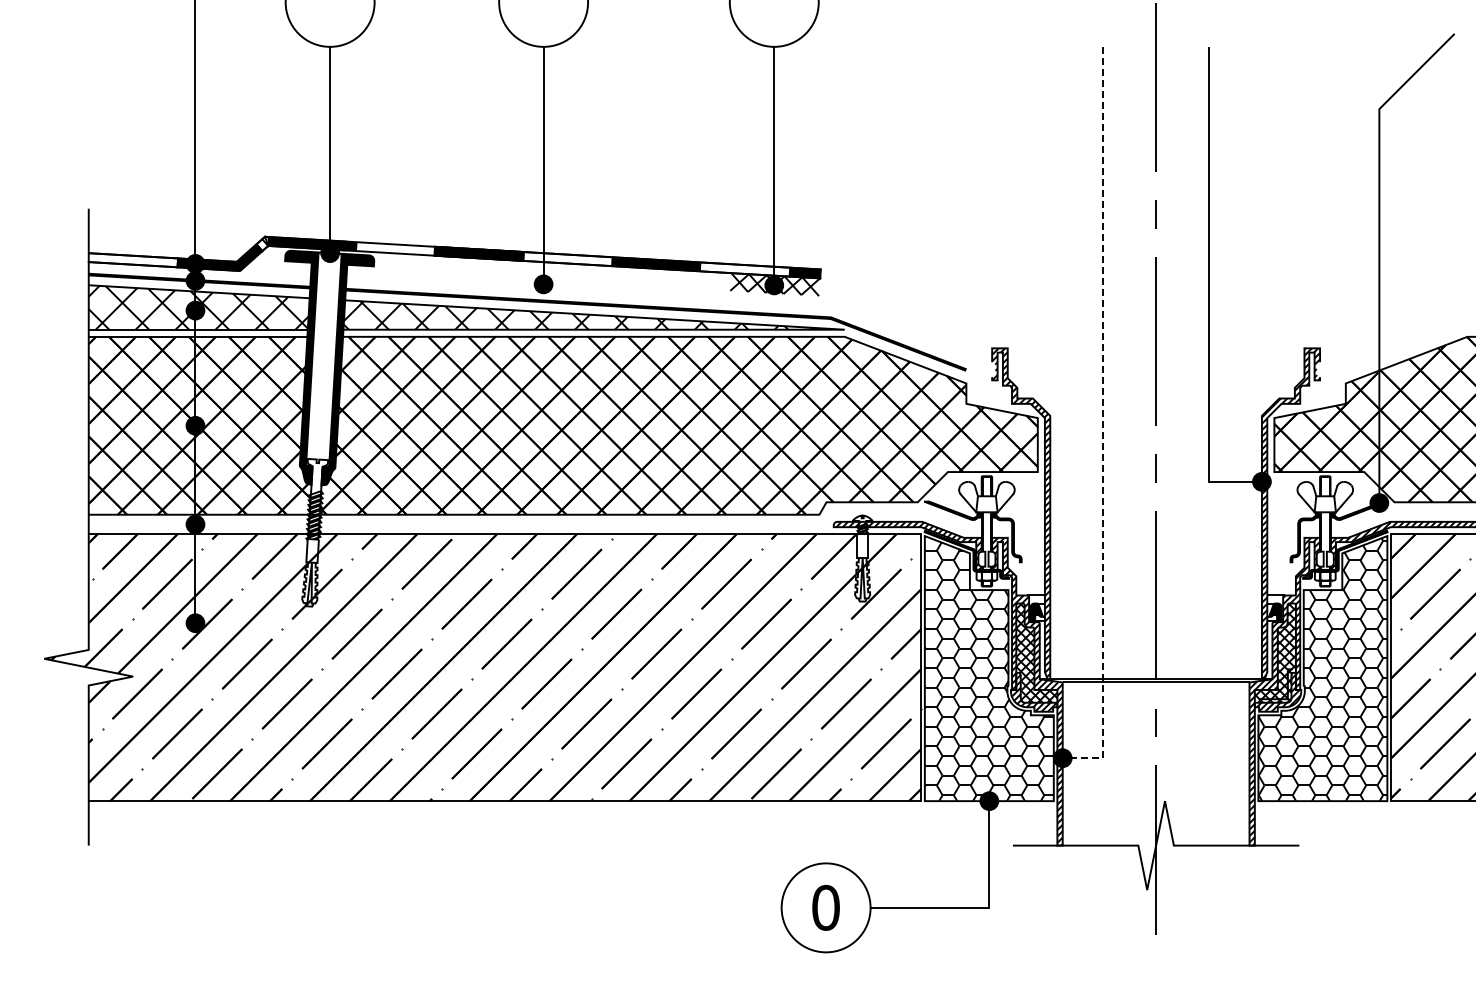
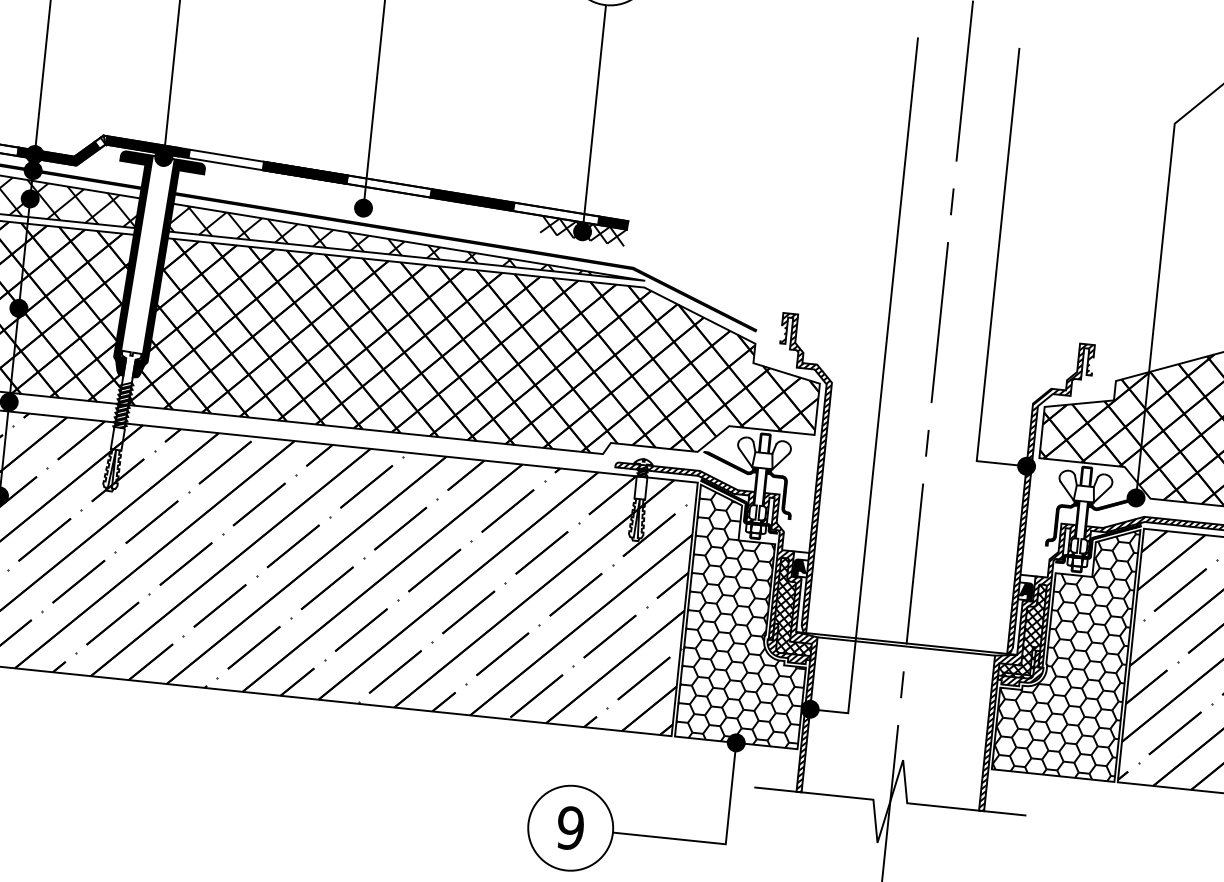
line: (1102, 423) -> (880, 395), dashed -> solid
text: (825, 907) -> (570, 827), 0 -> 9

